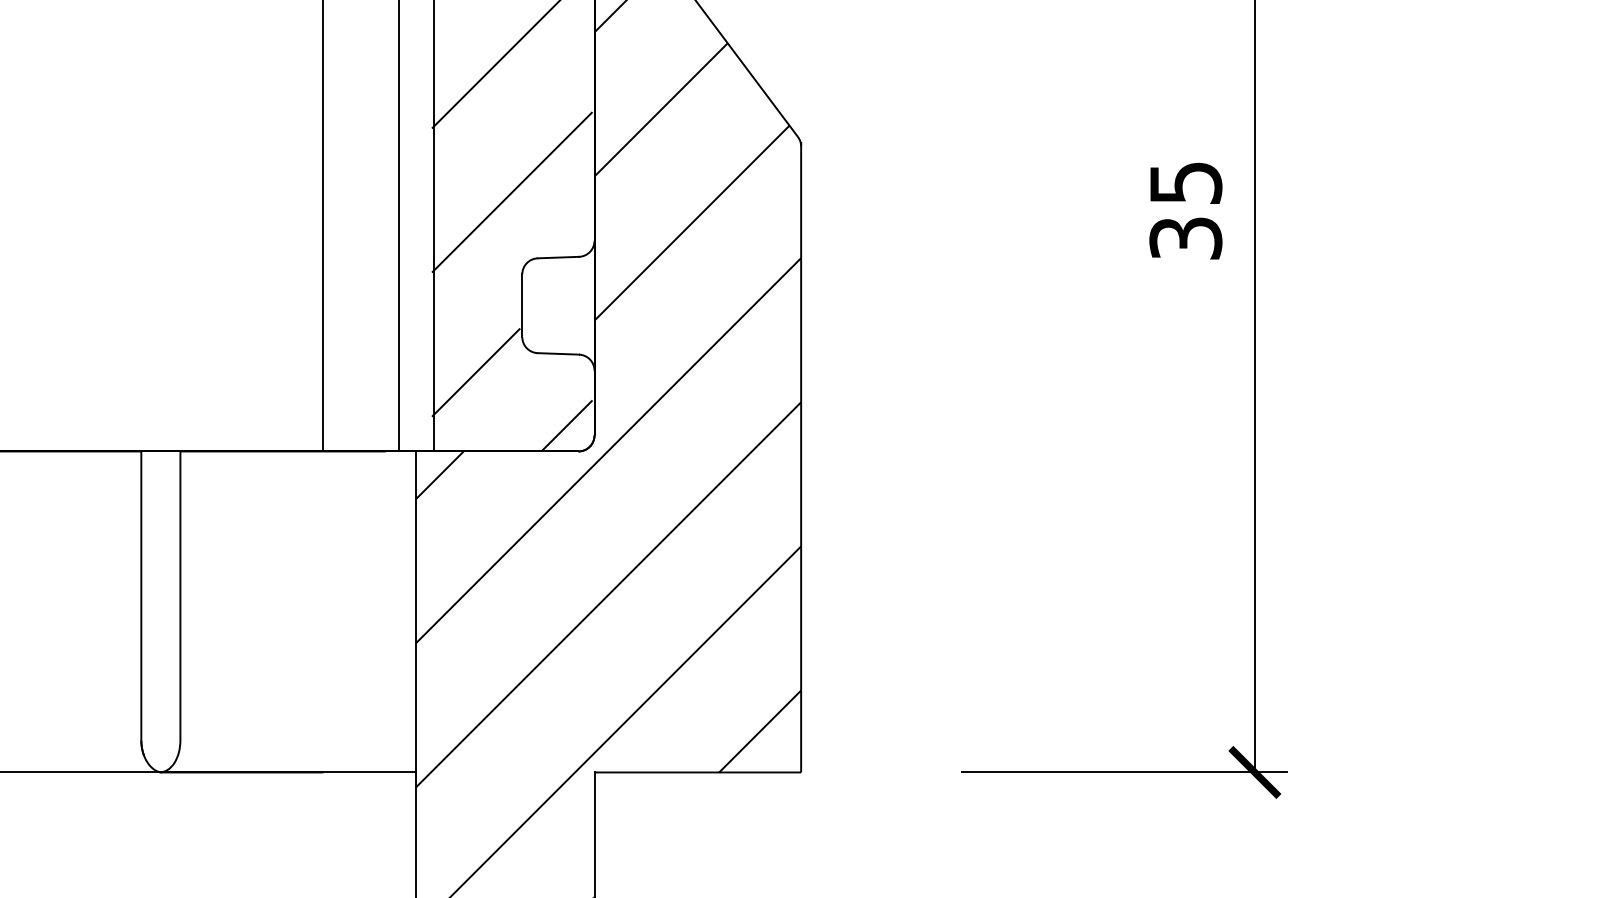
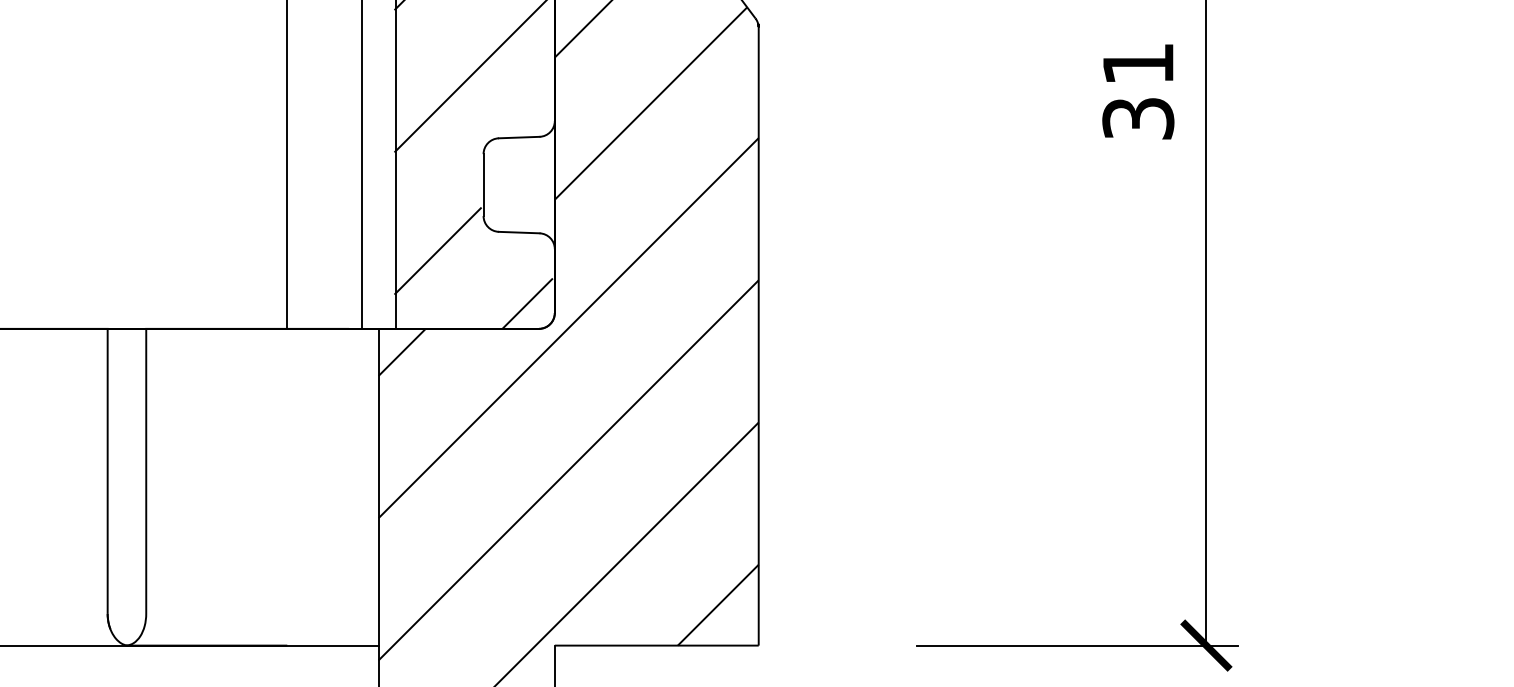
text: (1186, 182) -> (1138, 63), 35 -> 31

